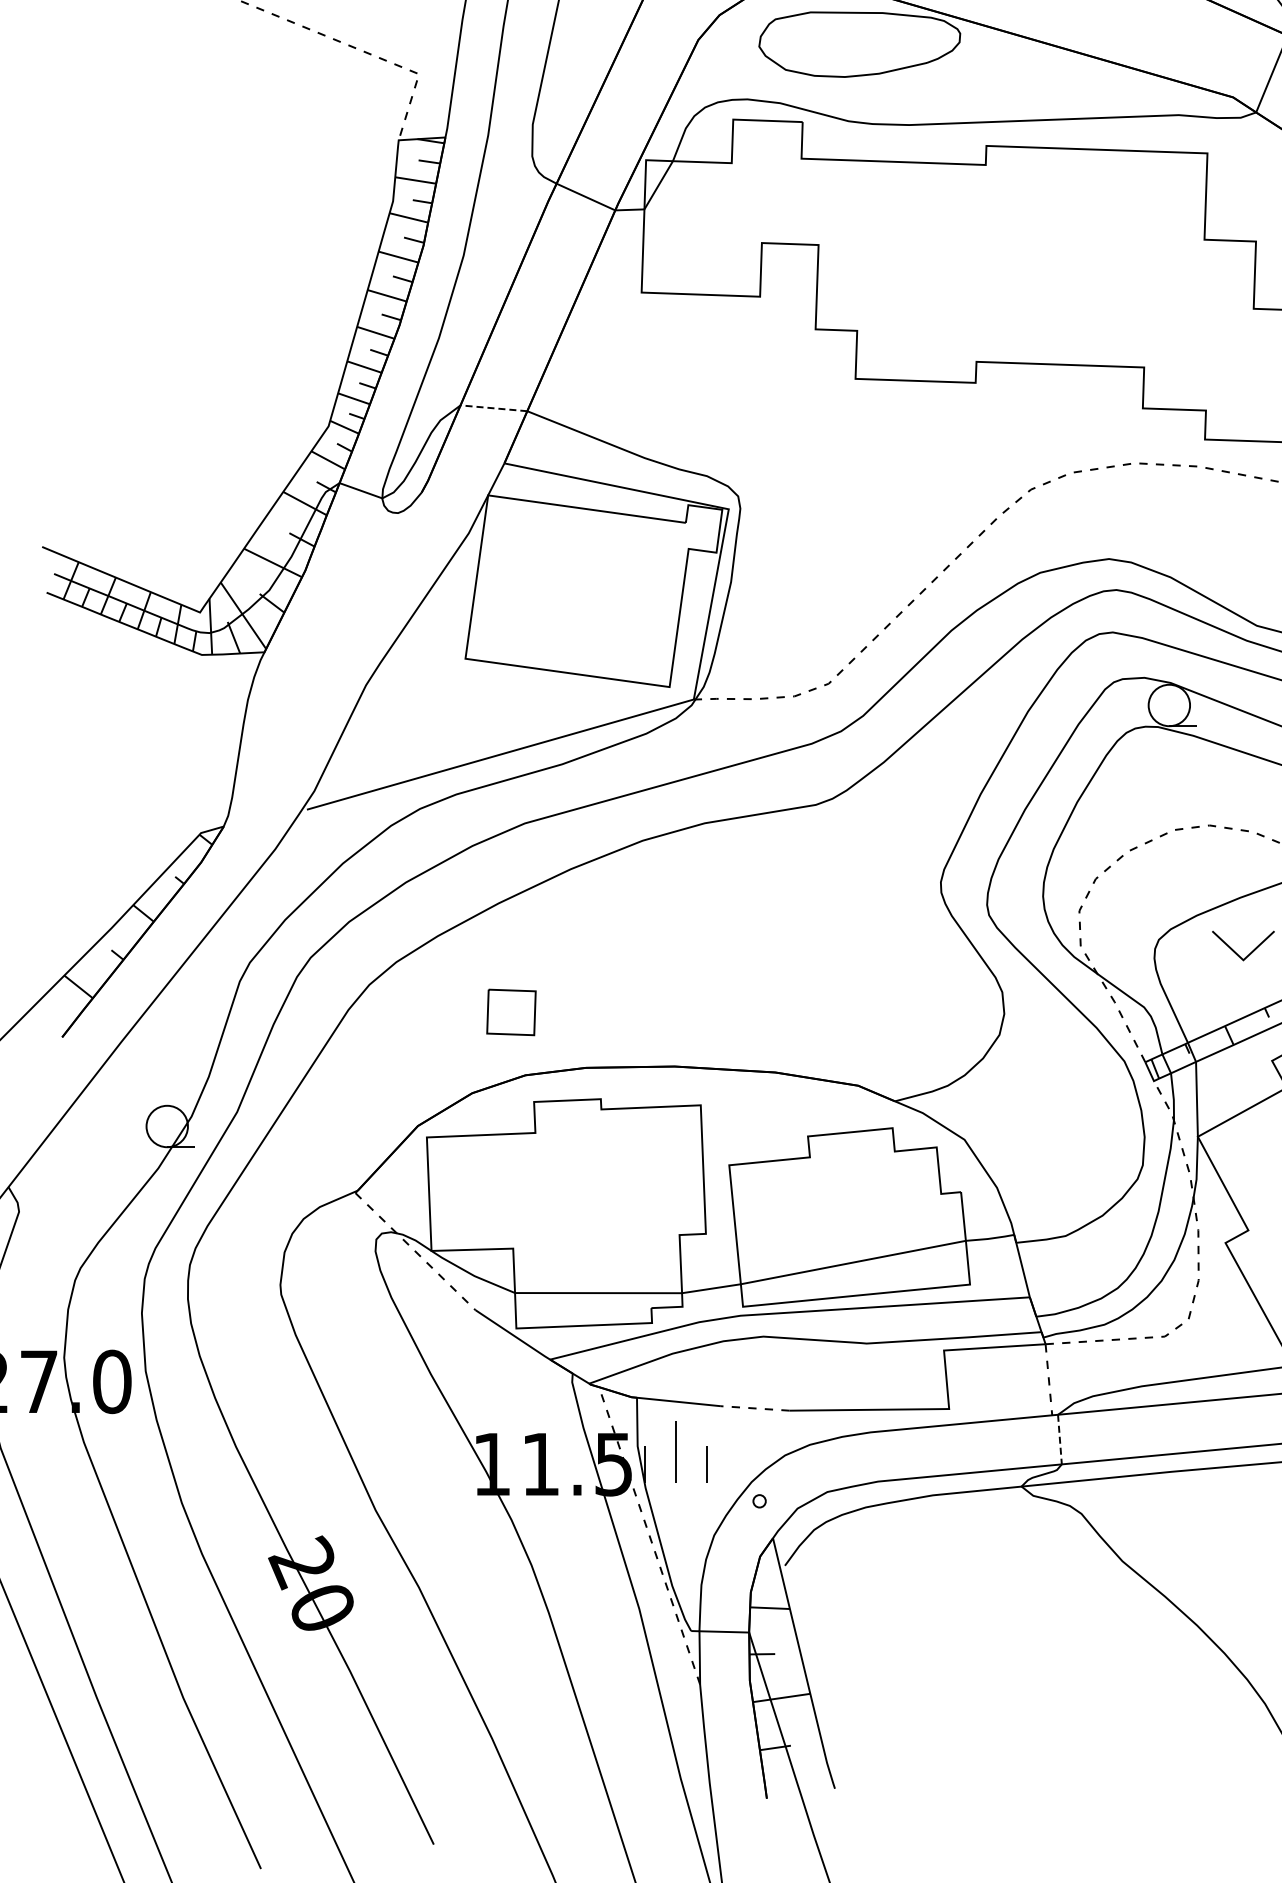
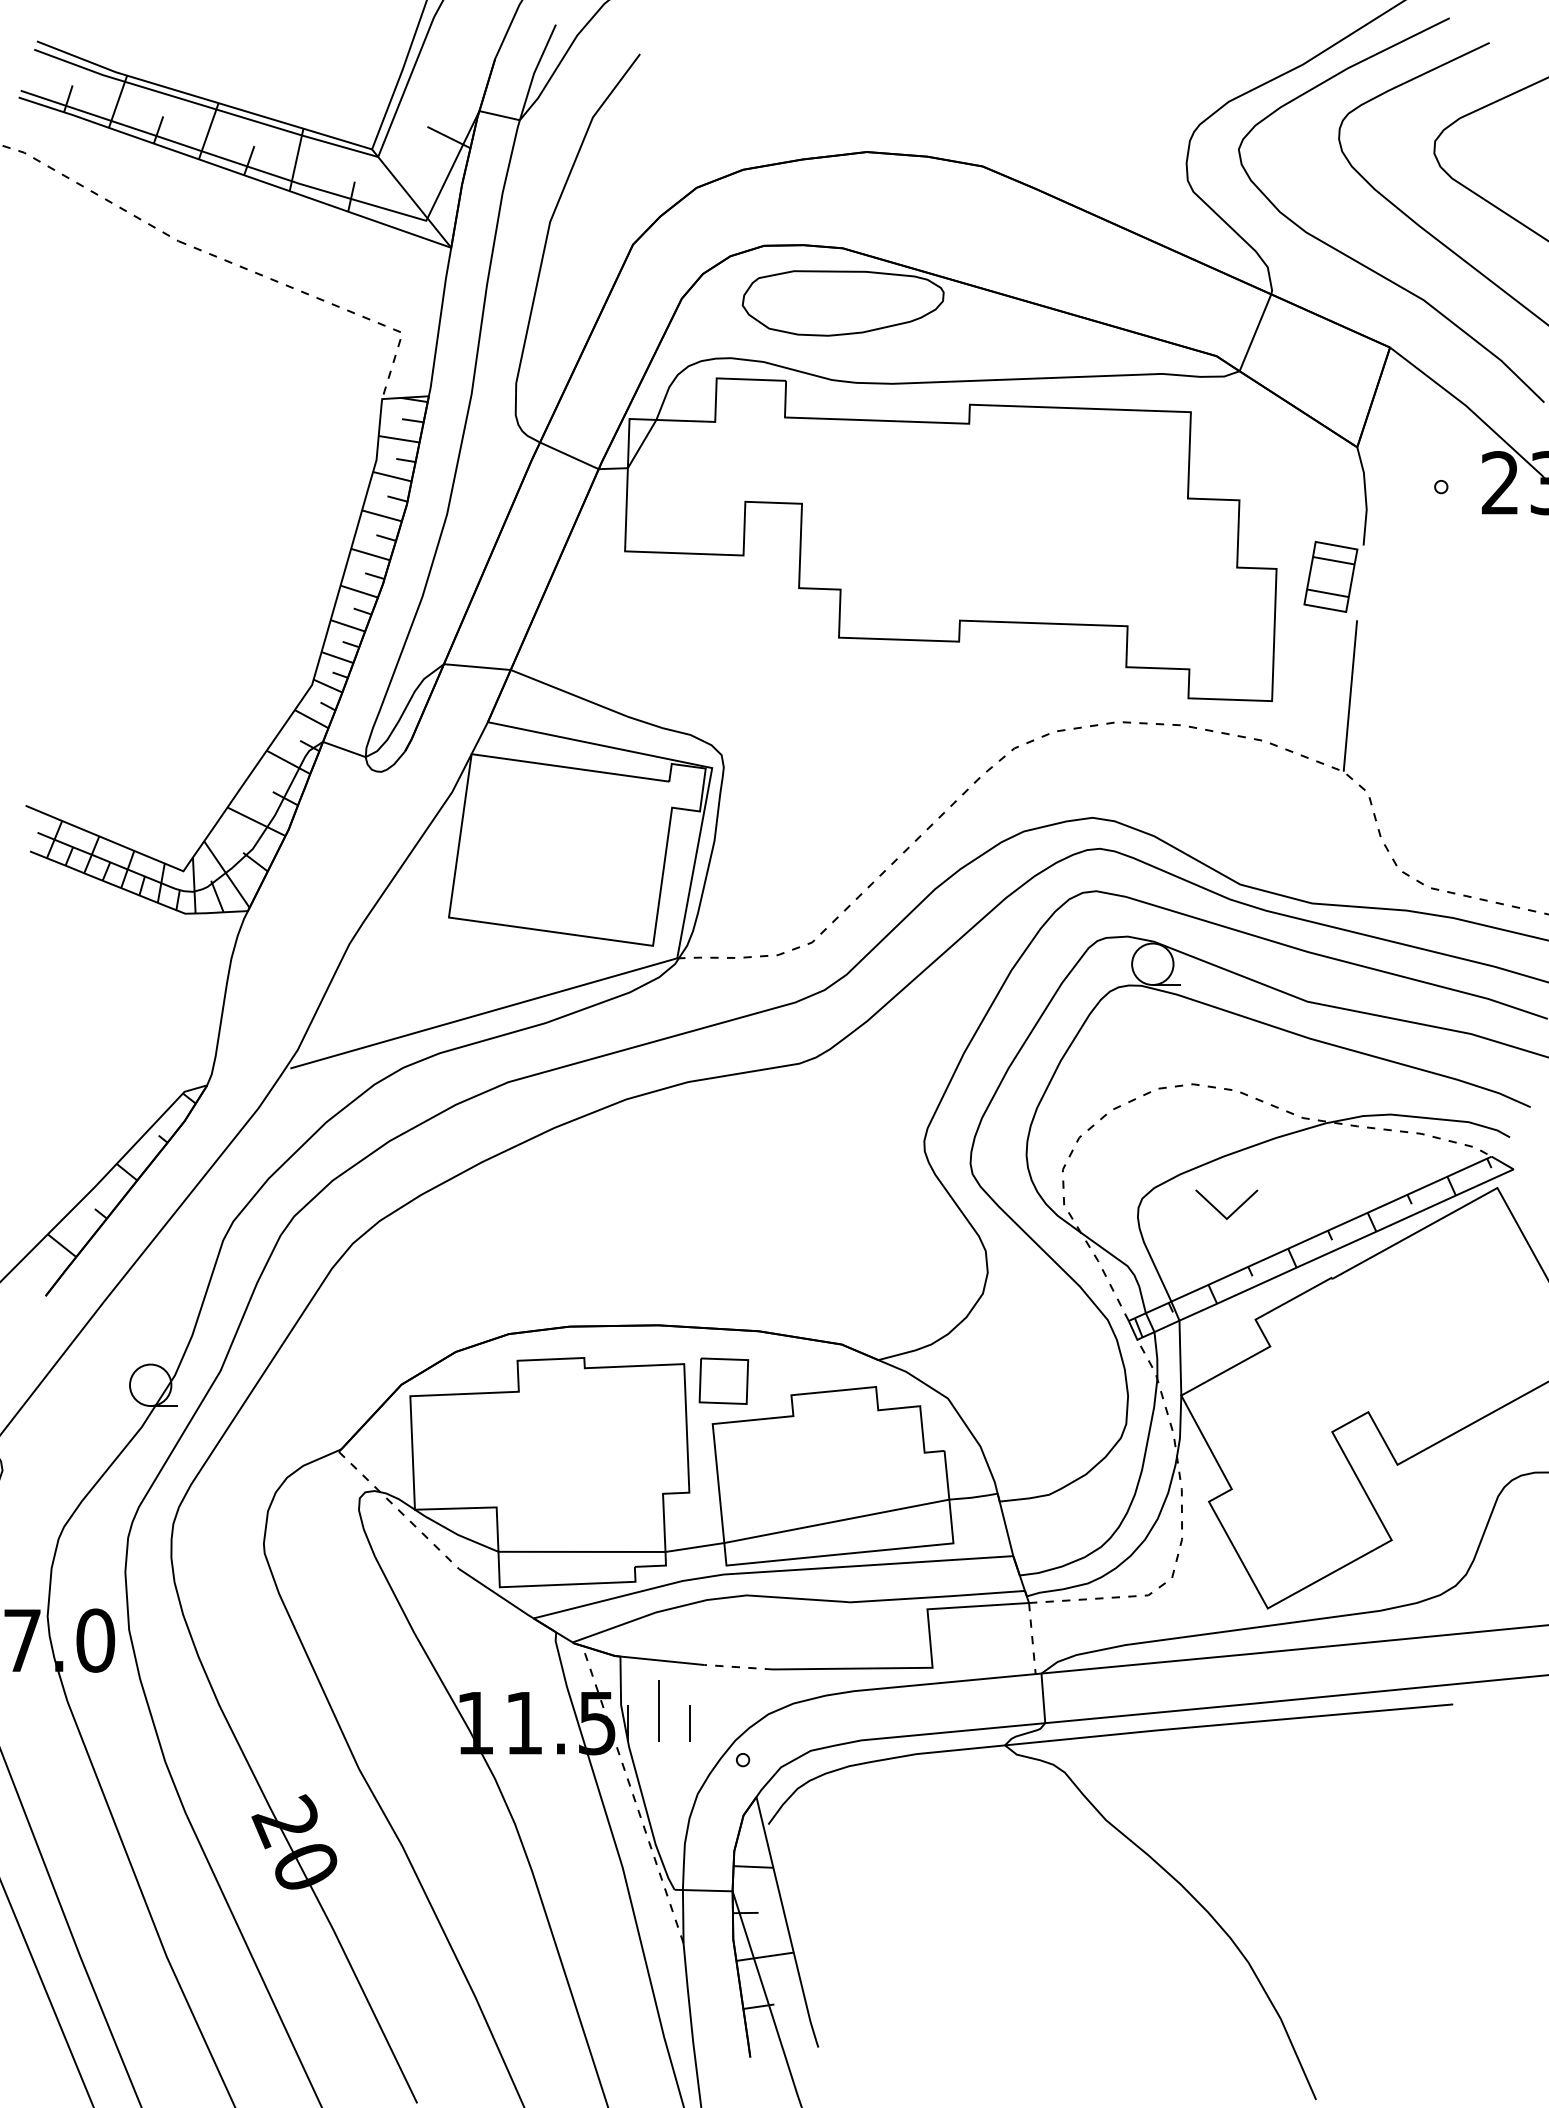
line: (494, 408) -> (477, 667), dashed -> solid
part: (511, 1011) -> (723, 1380), moved
line: (1060, 1439) -> (1043, 1698), dashed -> solid

